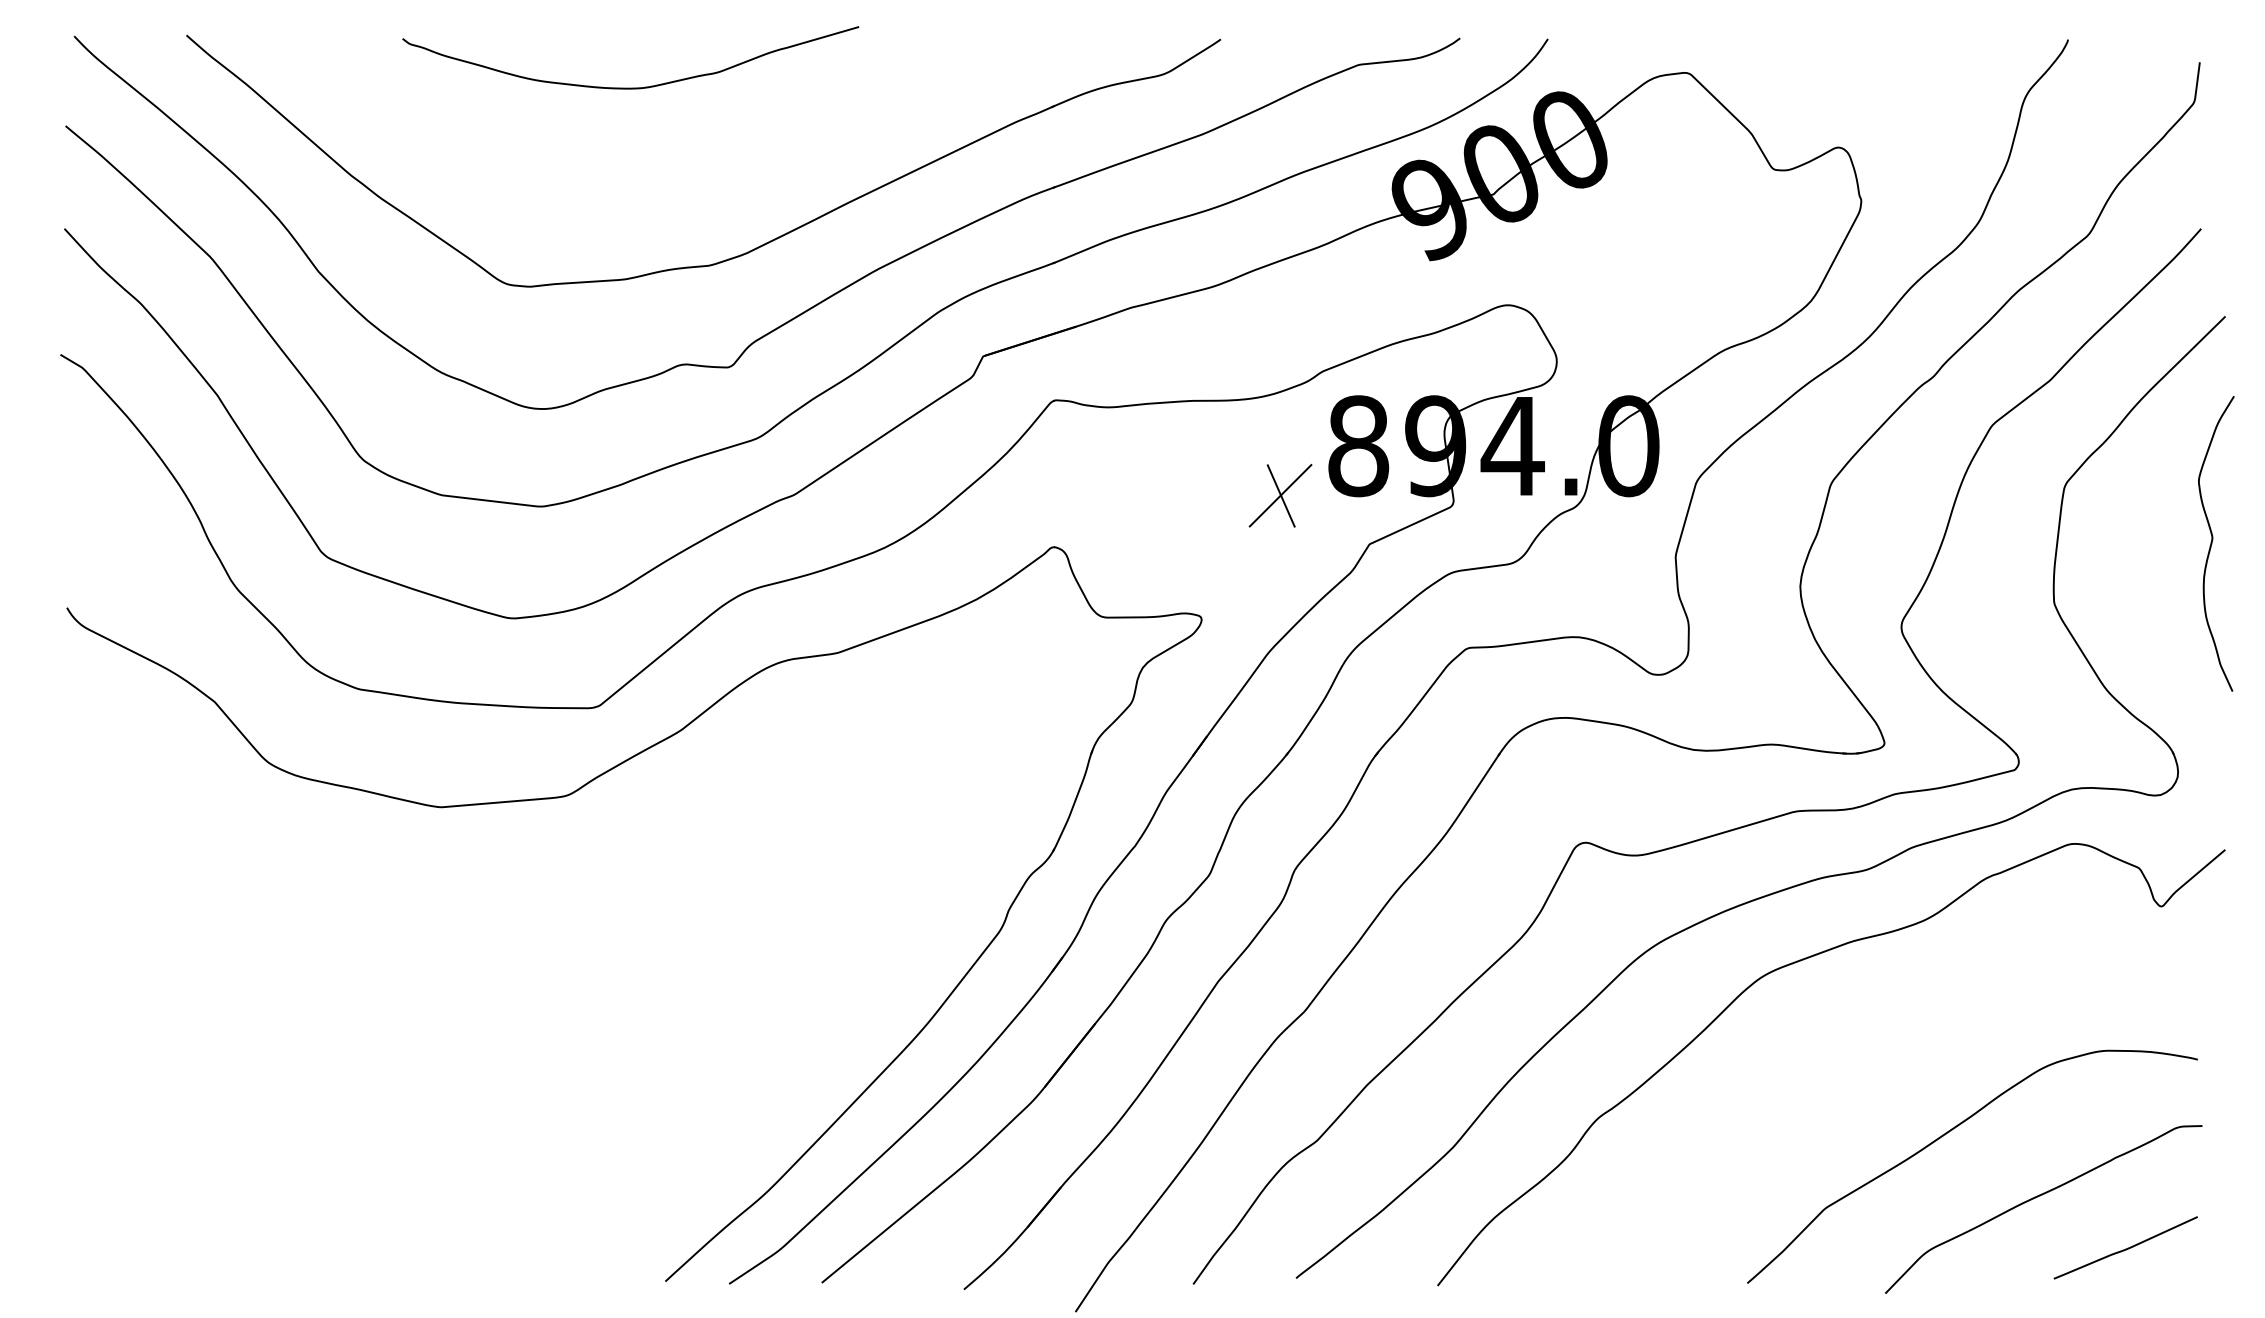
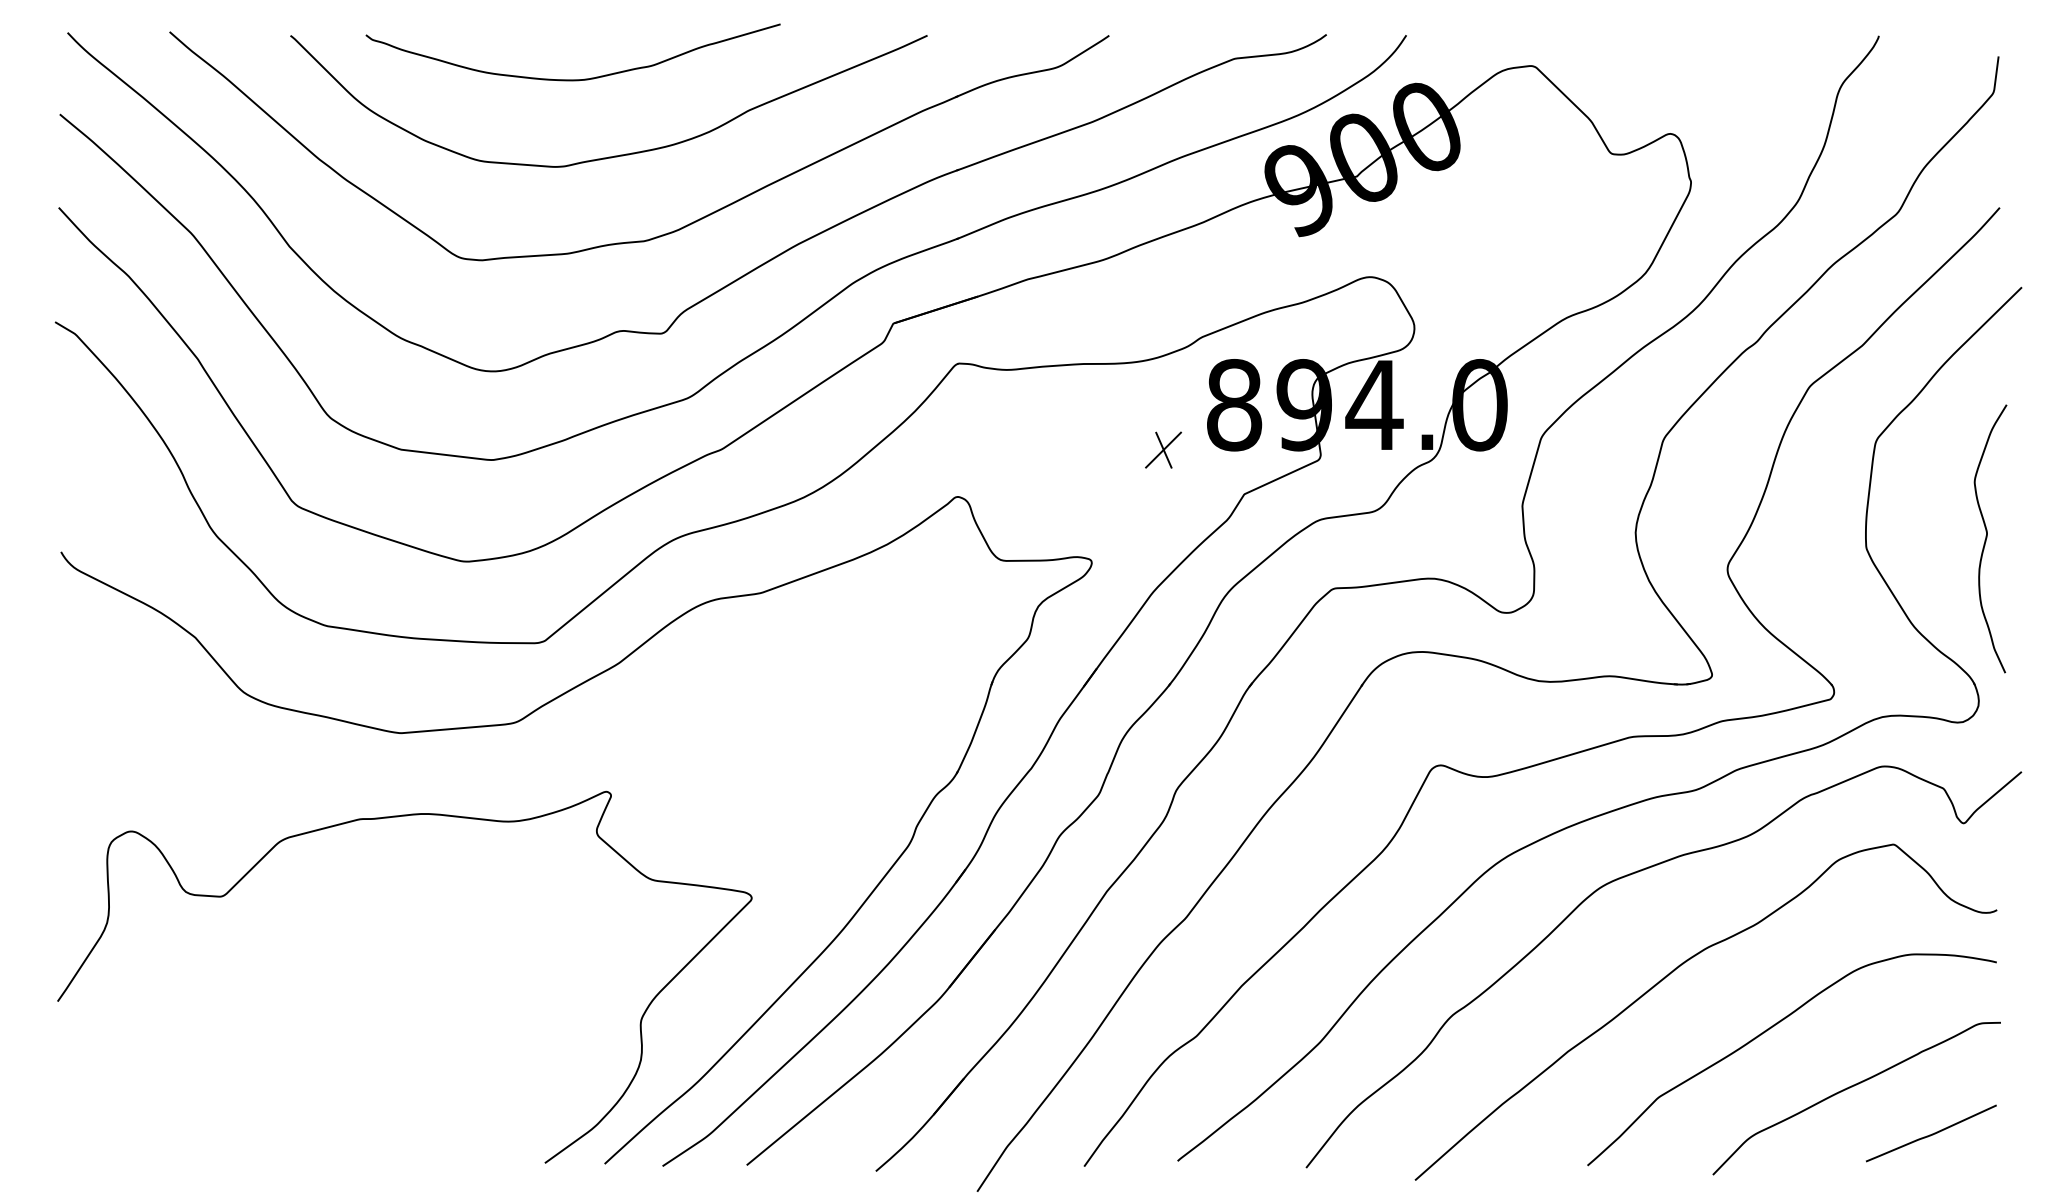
curve: (676, 171) -> (614, 155), added
part: (1280, 494) -> (1163, 449), size x0.62
curve: (2212, 543) -> (1987, 538), moved
curve: (428, 901) -> (389, 818), added
curve: (1841, 1070) -> (1673, 972), added

